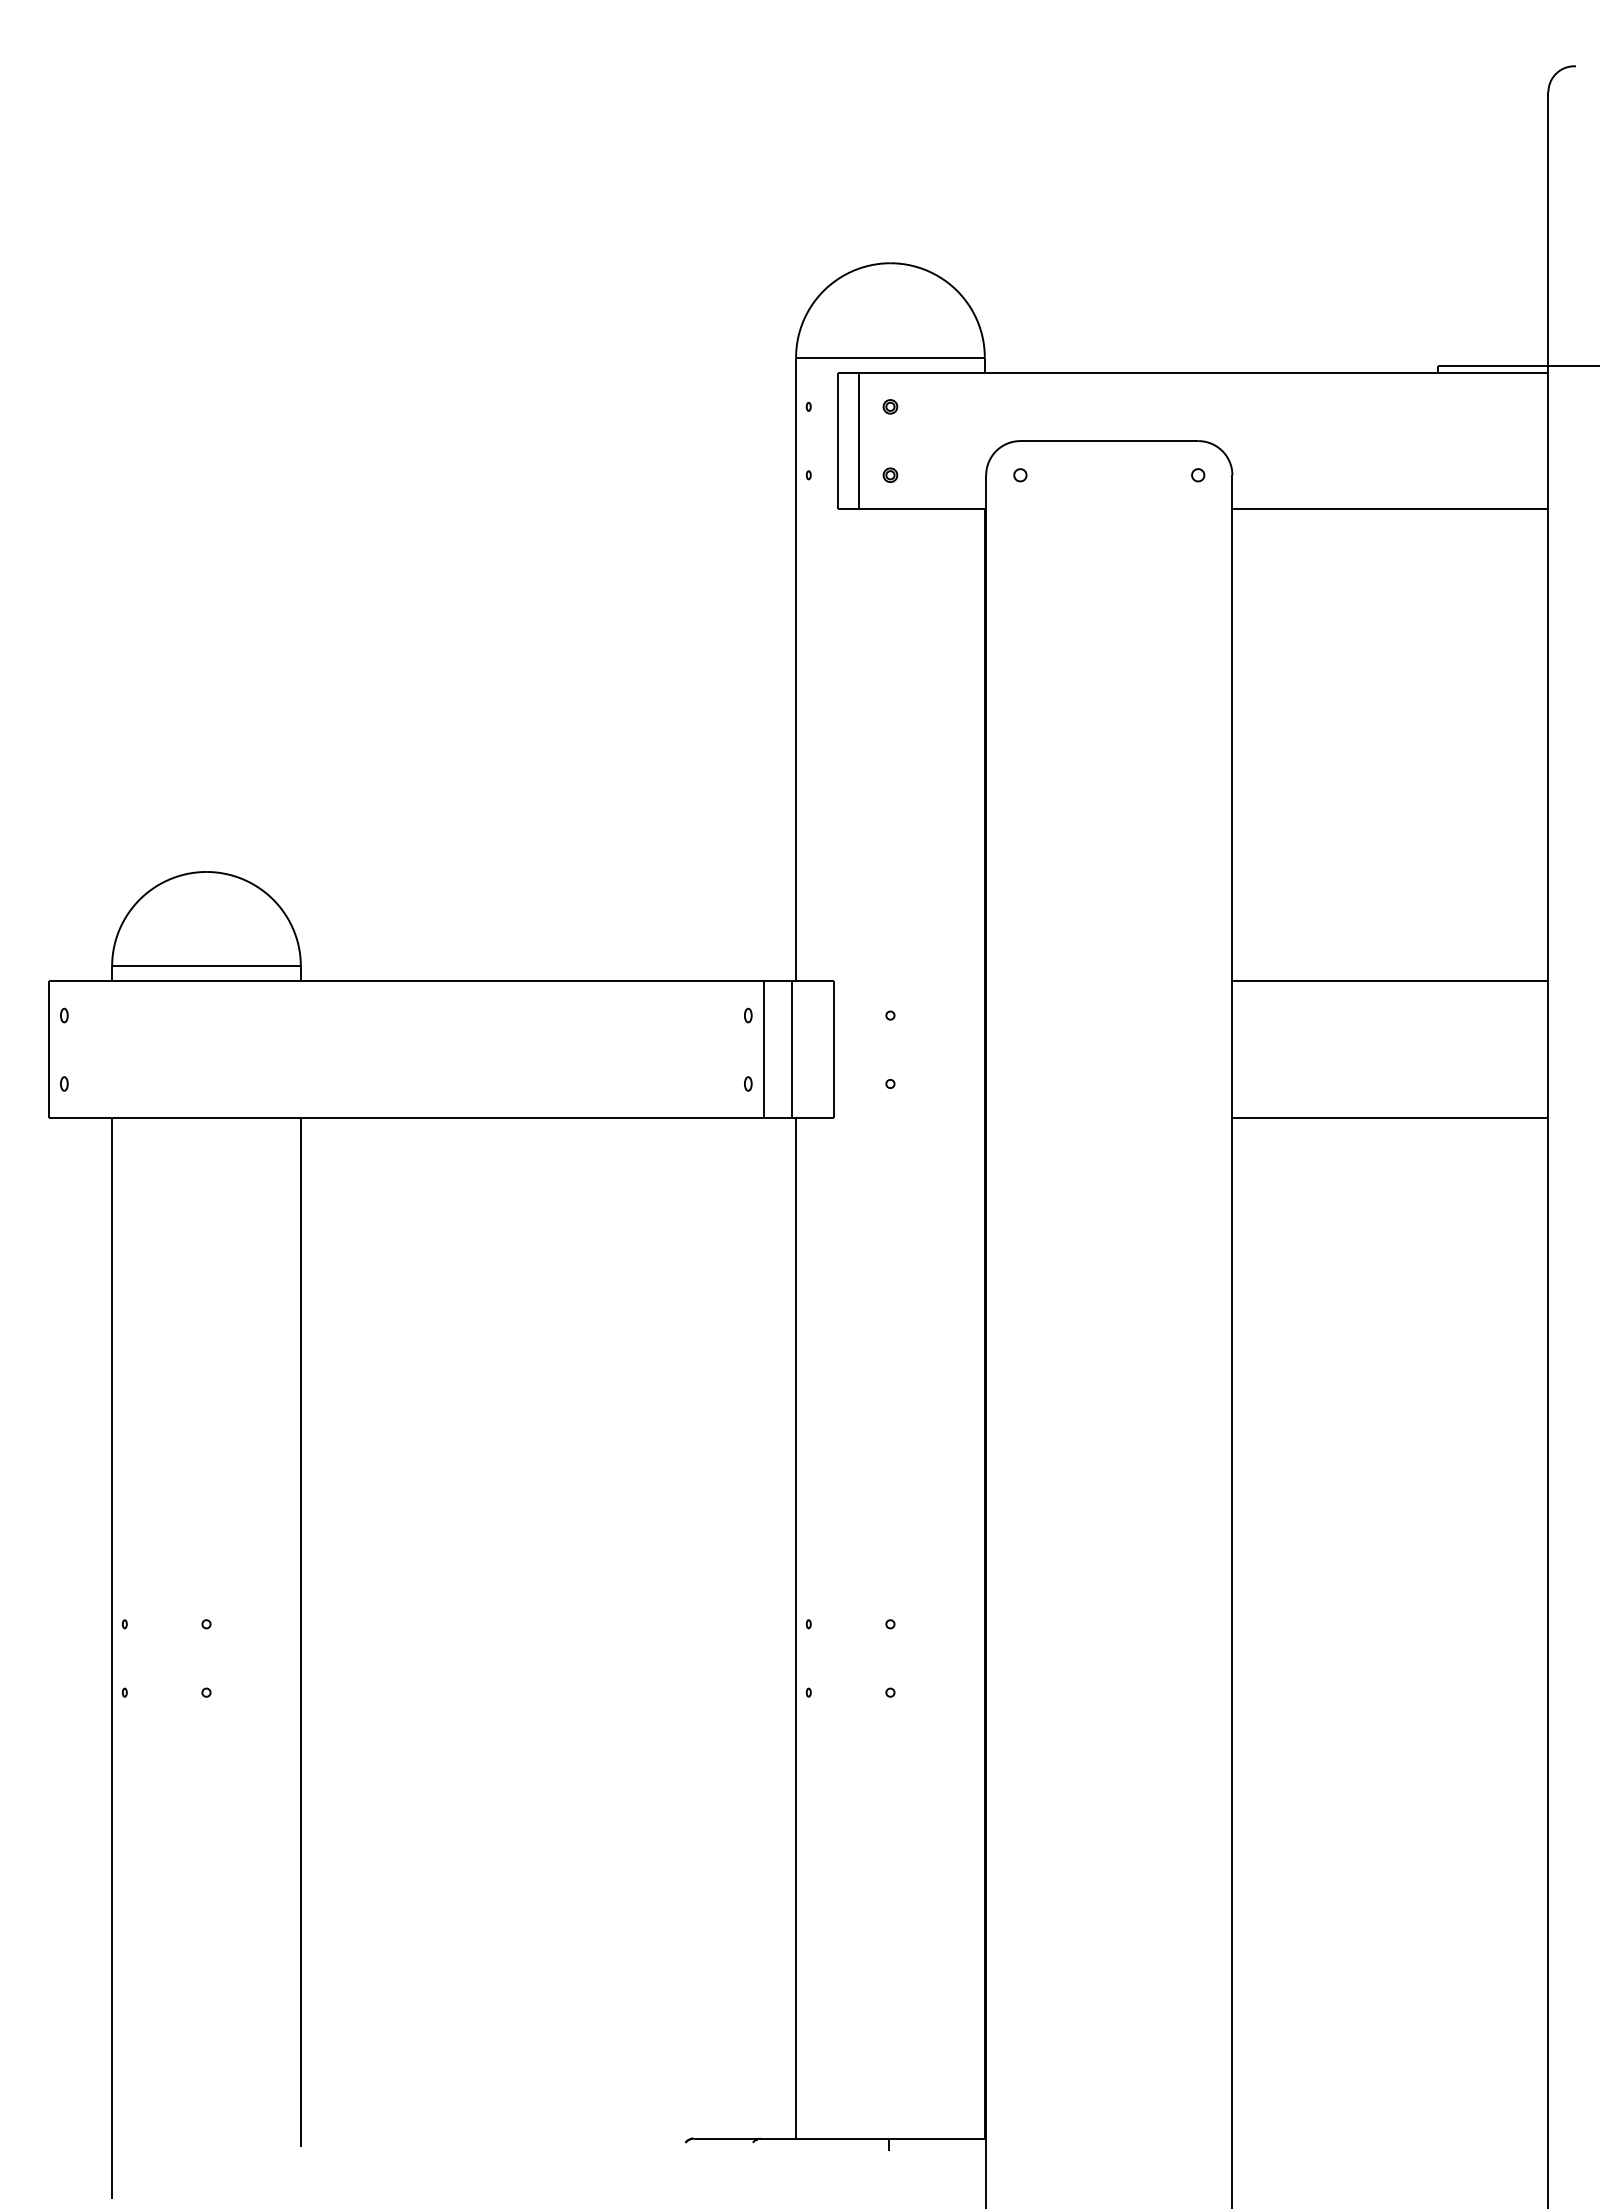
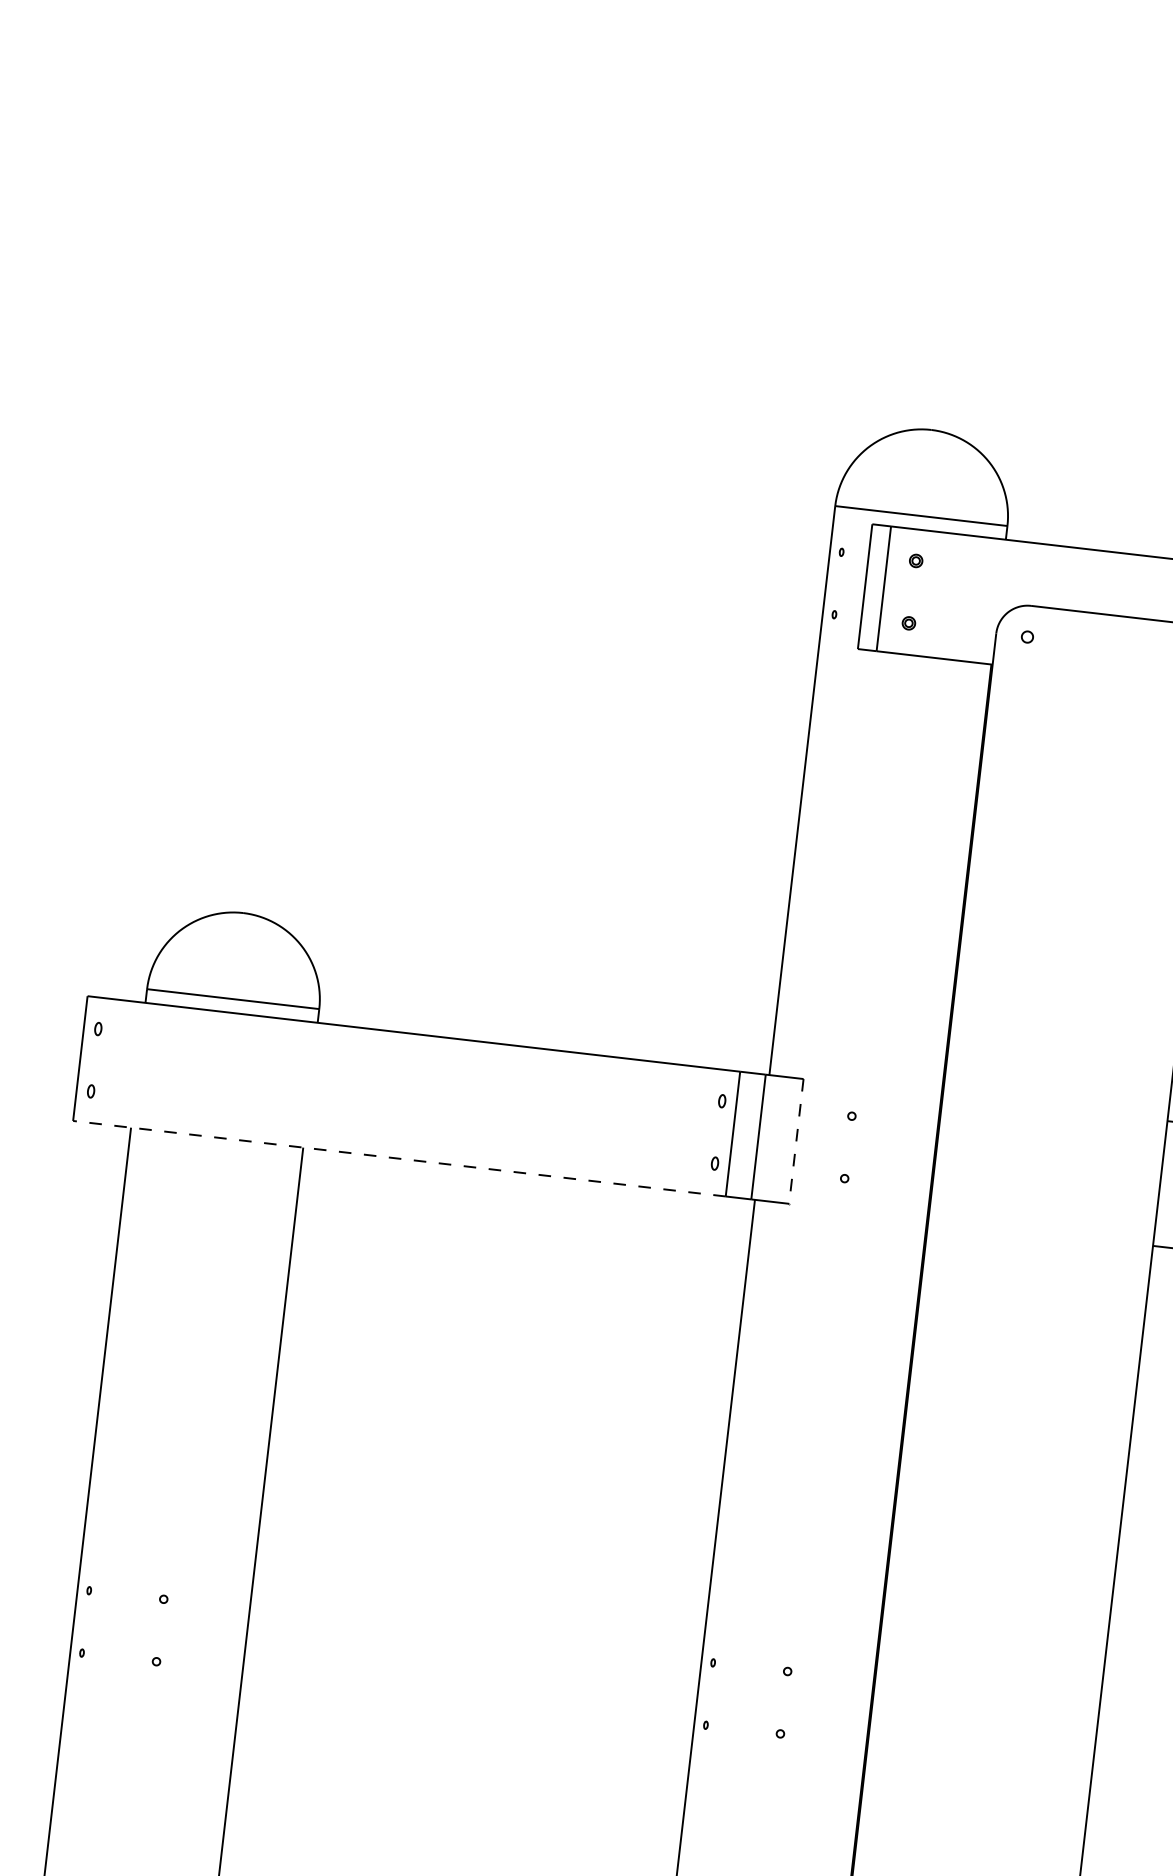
line: (833, 1050) -> (796, 1142), solid -> dashed
line: (406, 1118) -> (399, 1159), solid -> dashed

